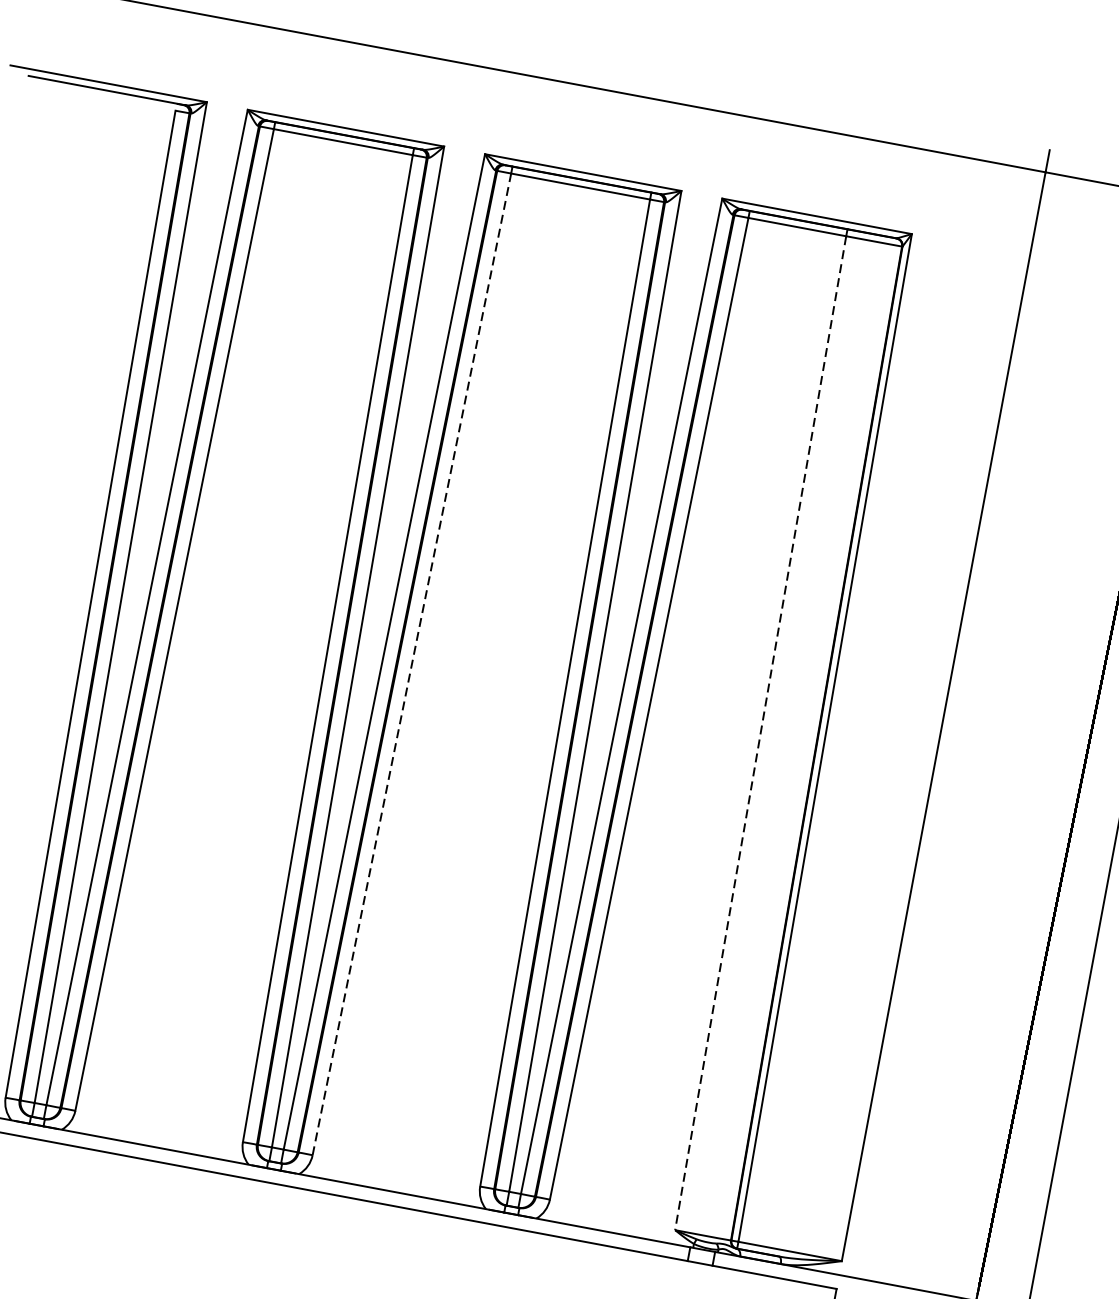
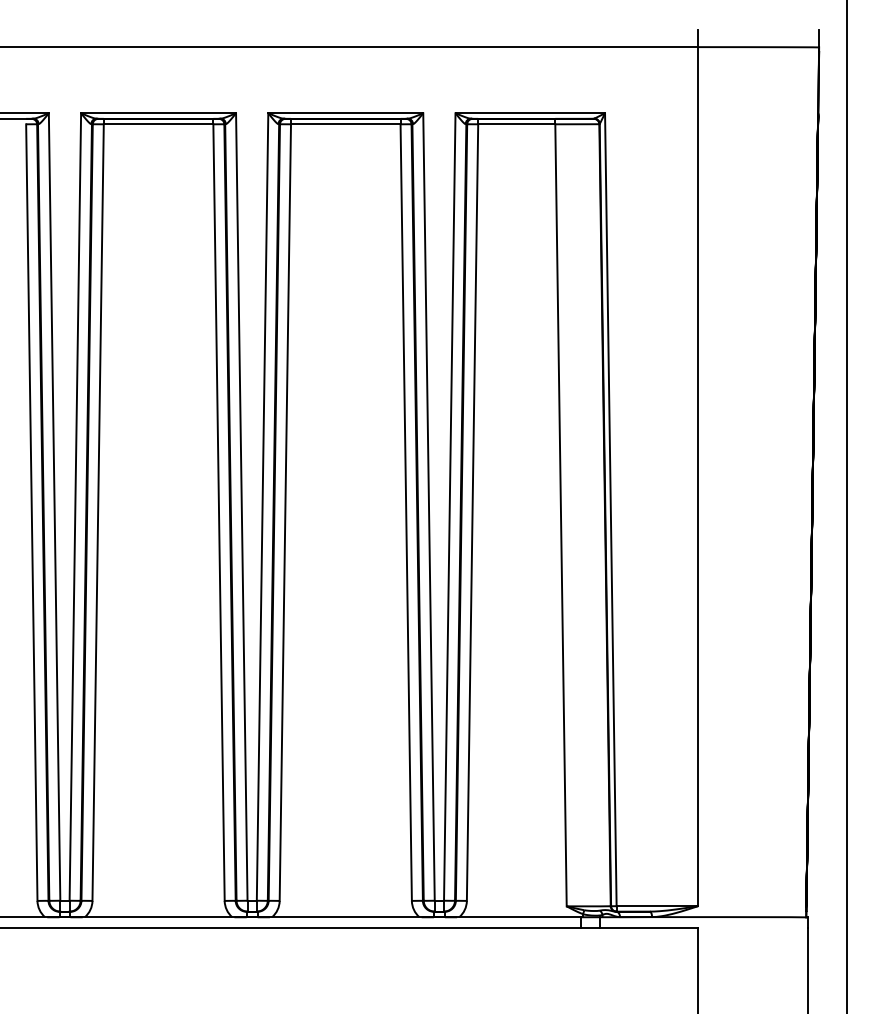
line: (412, 664) -> (285, 512), dashed -> solid
line: (761, 733) -> (561, 515), dashed -> solid

